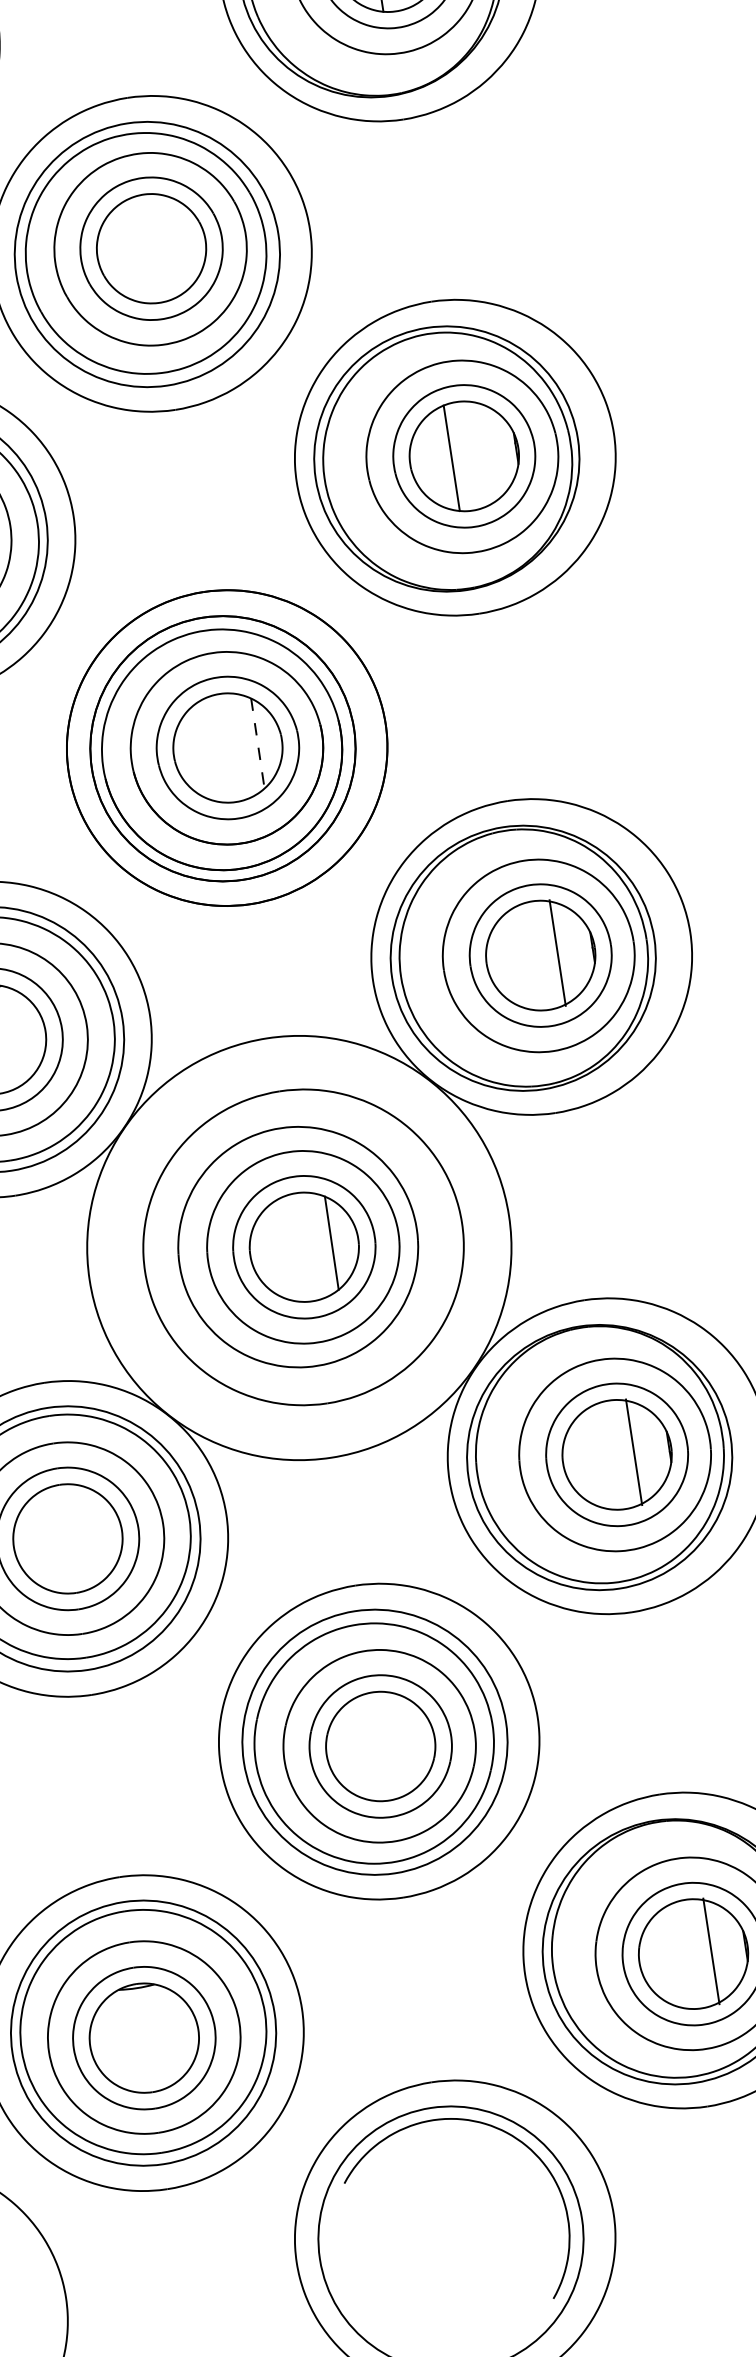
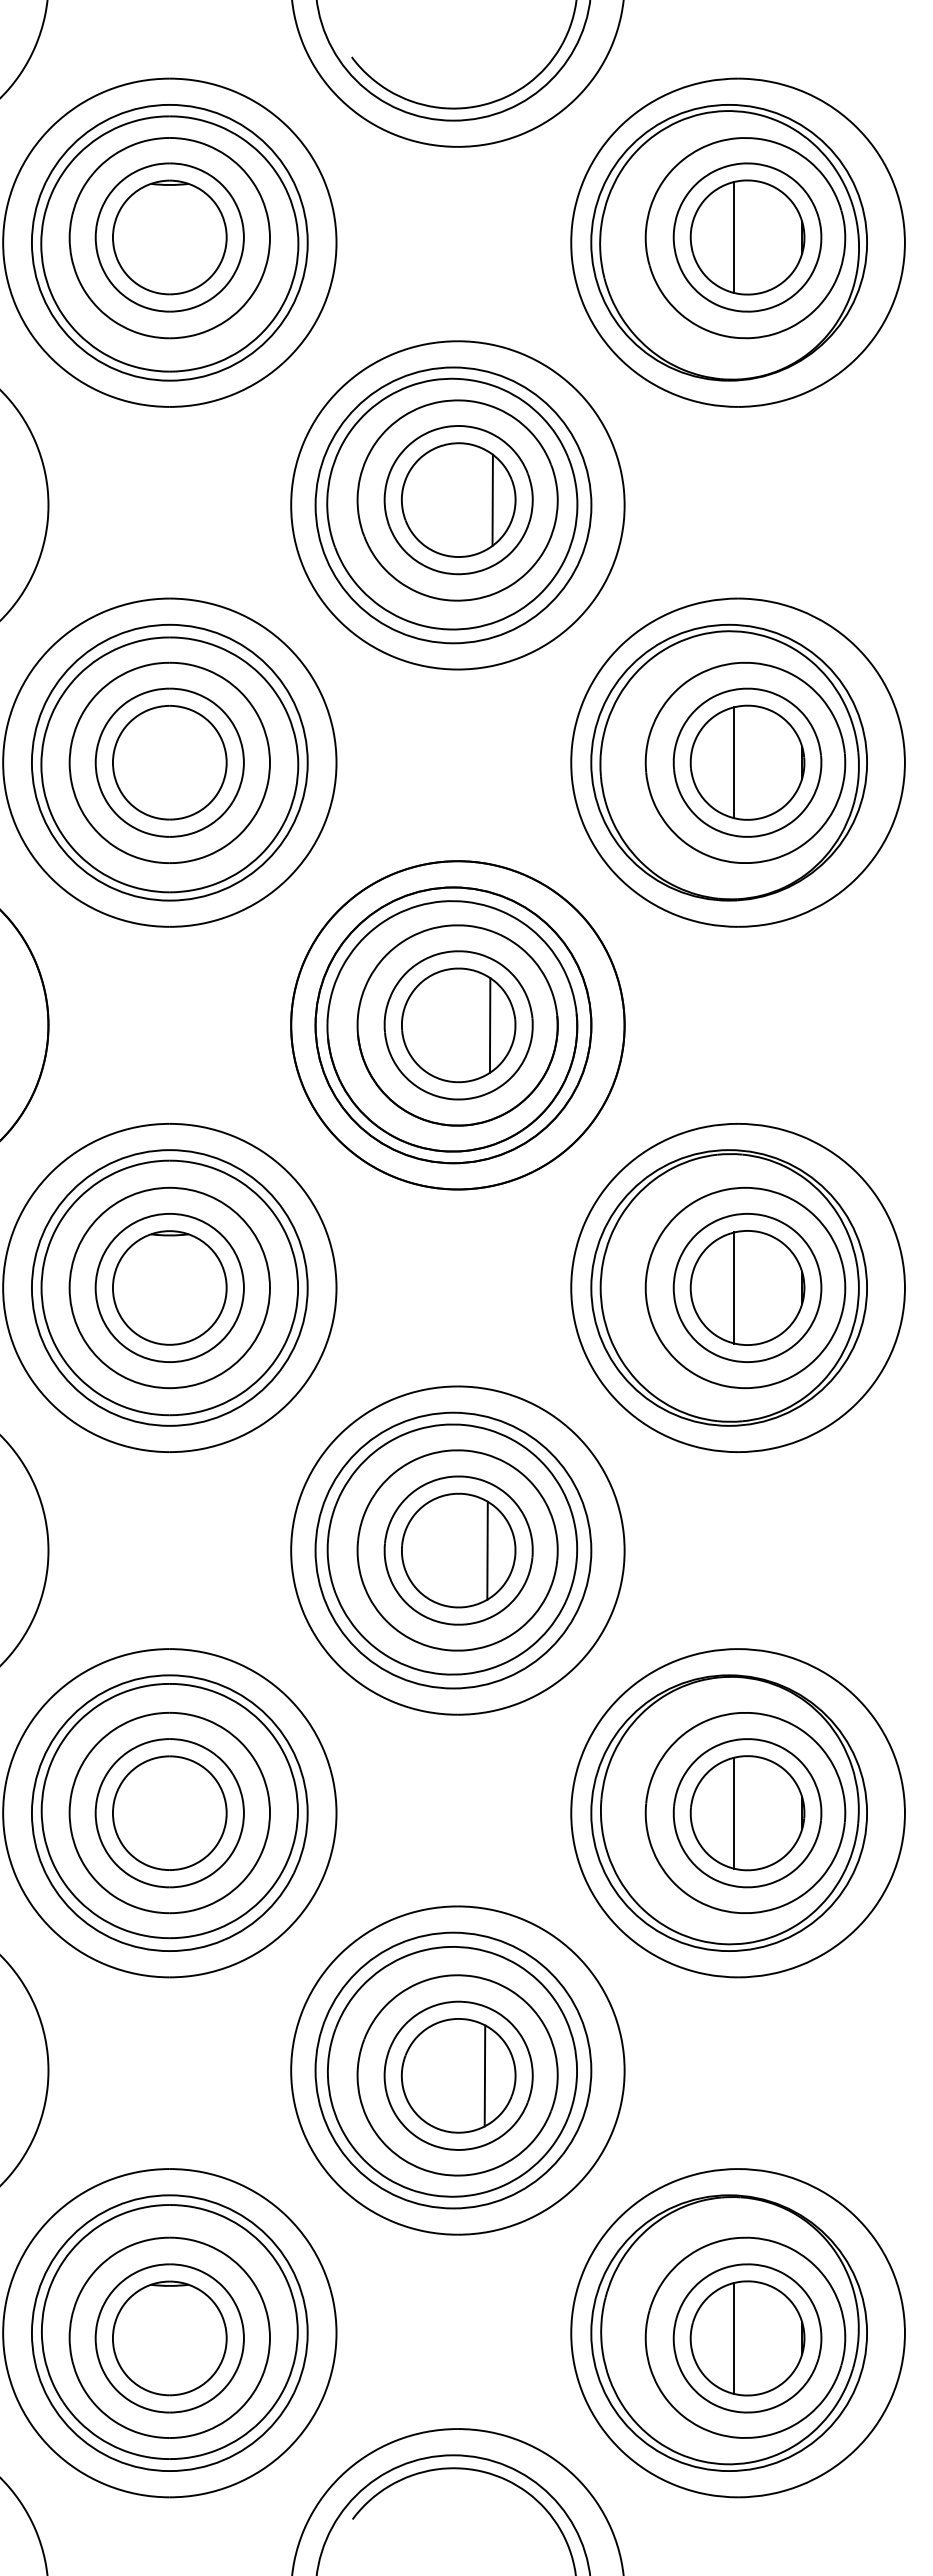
line: (183, 243) -> (492, 499), added
line: (258, 744) -> (490, 1026), dashed -> solid
line: (557, 952) -> (734, 1287), moved
circle: (299, 1247) -> (453, 1550), size x0.62
line: (634, 1451) -> (734, 1812), moved
line: (405, 1742) -> (484, 2075), added
line: (711, 1951) -> (734, 2338), moved

